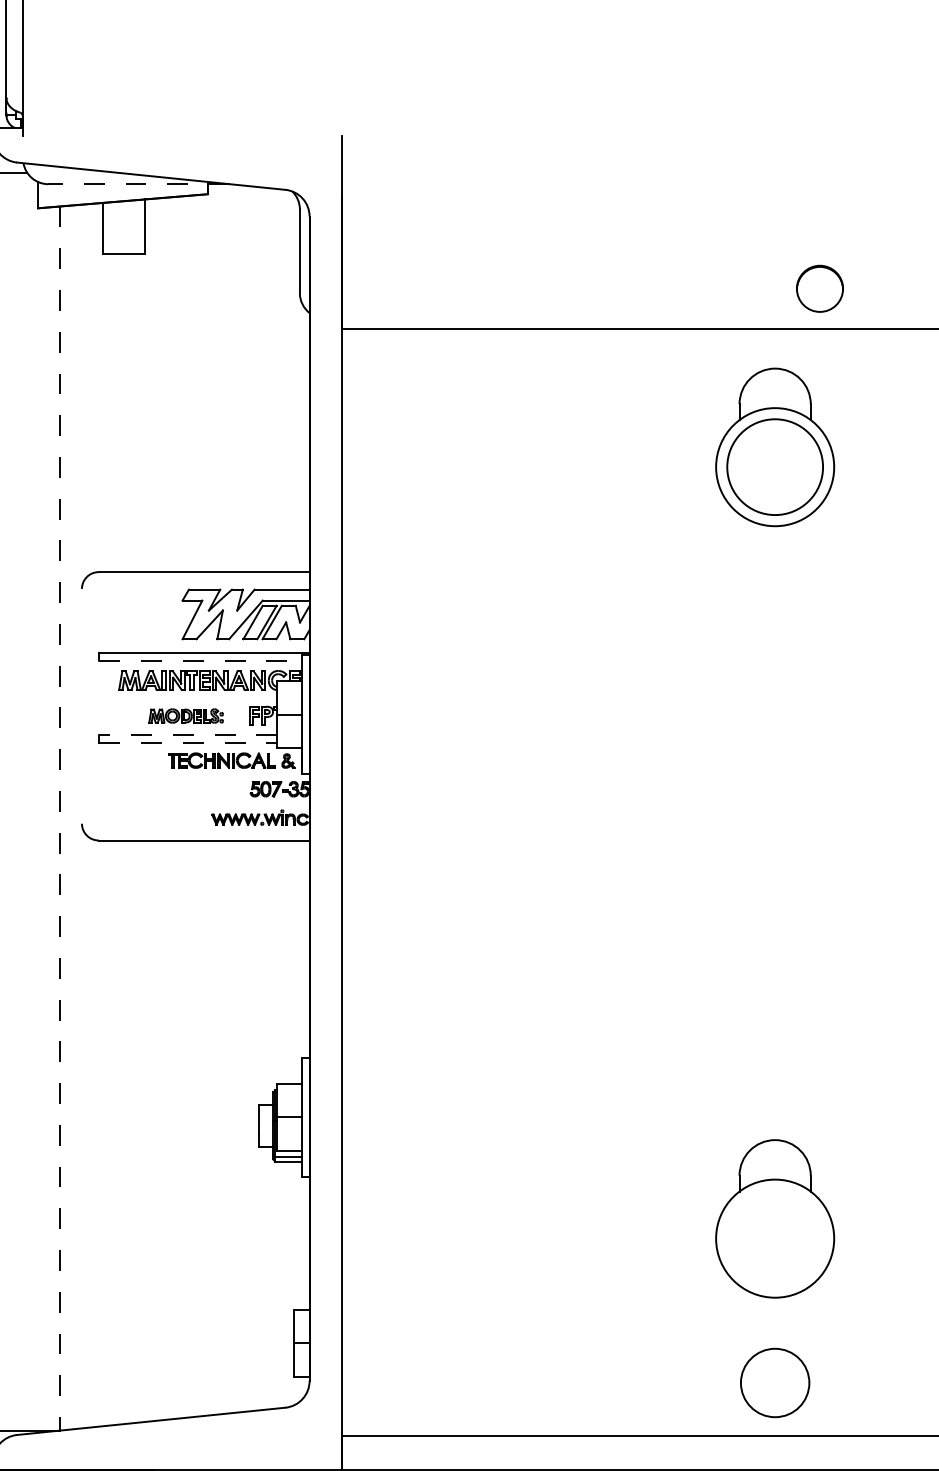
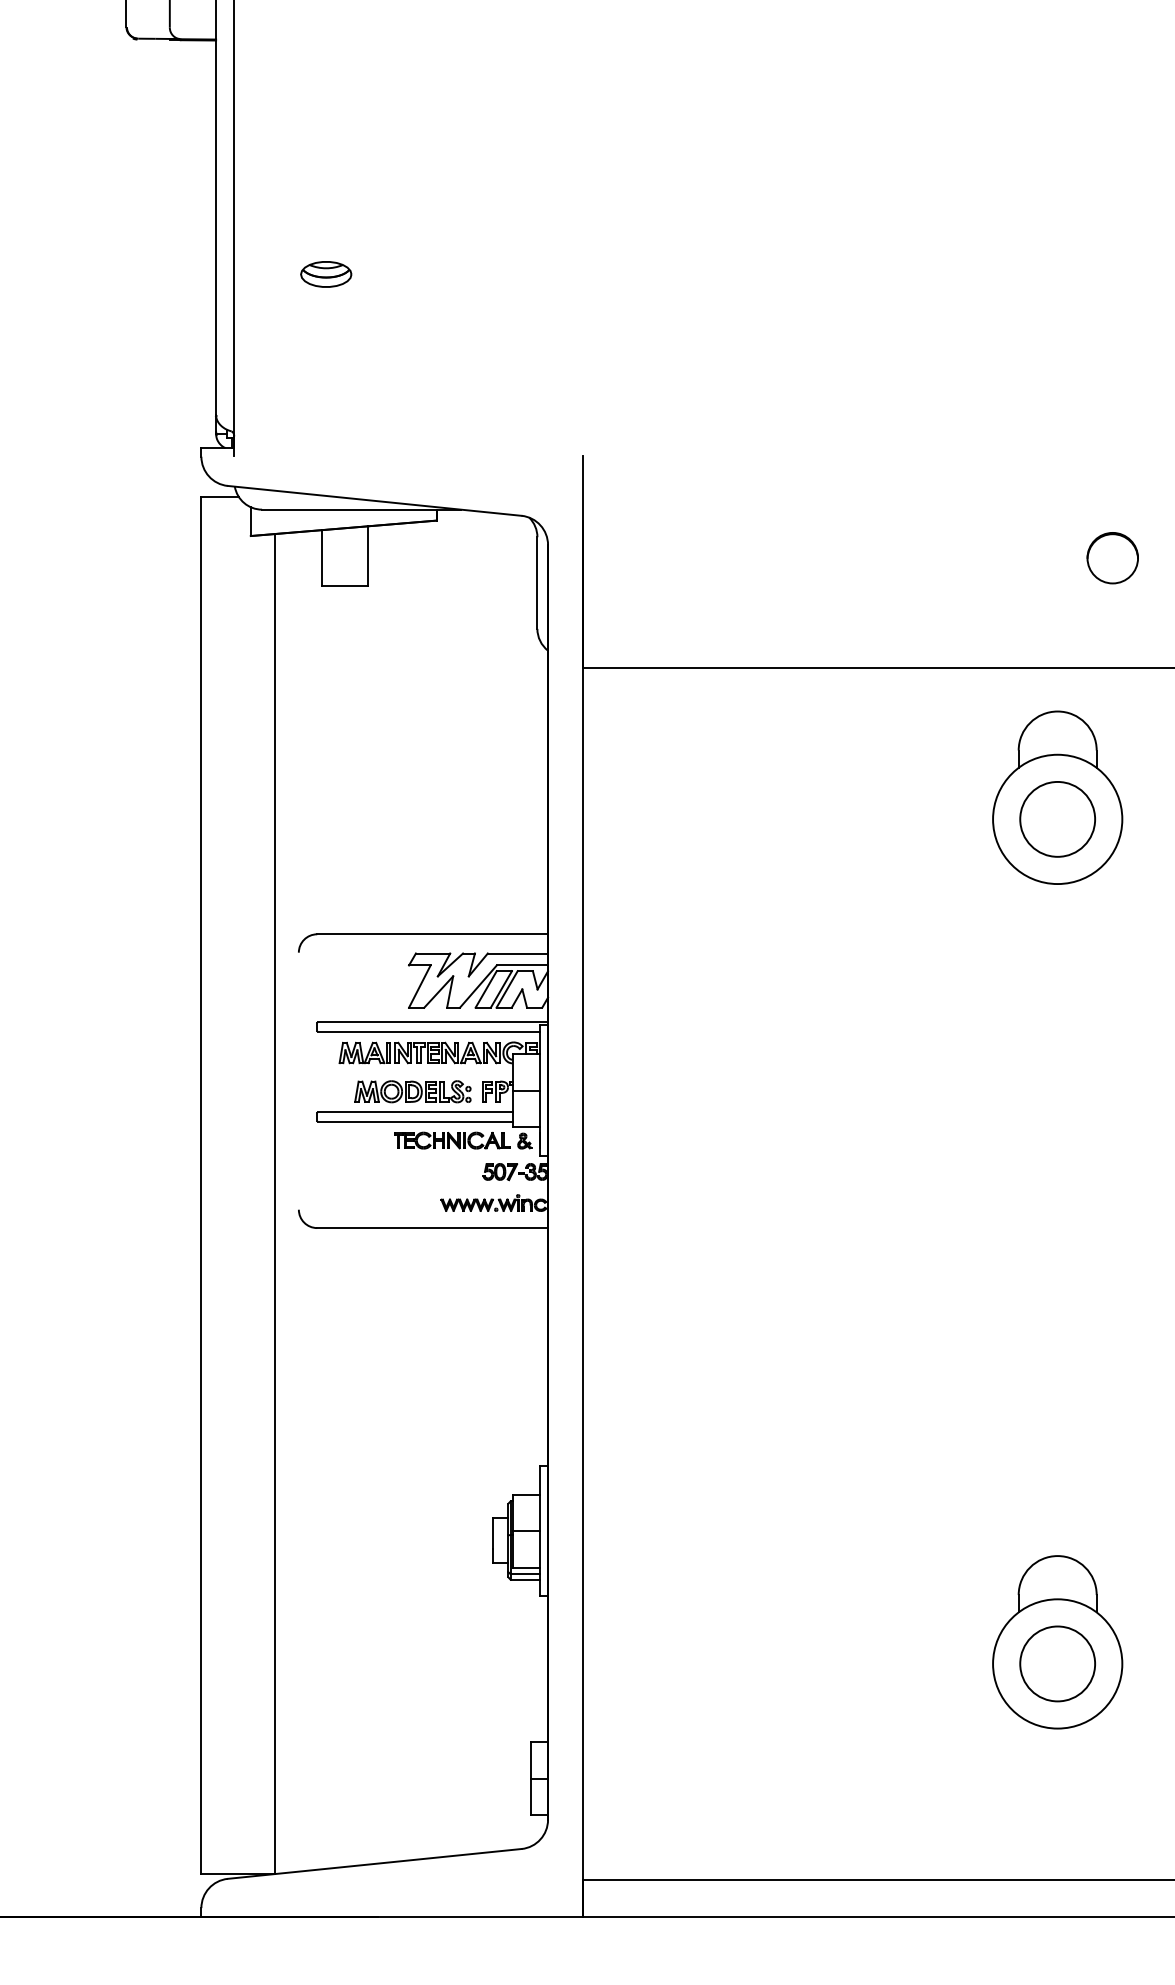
line: (138, 184) -> (360, 509), dashed -> solid
circle: (819, 289) -> (1112, 558), moved
circle: (774, 466) -> (1057, 818), size x0.71
line: (201, 660) -> (429, 1031), dashed -> solid
part: (185, 715) -> (412, 1091), size x1.43
line: (187, 734) -> (414, 1112), dashed -> solid
line: (188, 743) -> (415, 1121), dashed -> solid
line: (59, 818) -> (274, 1204), dashed -> solid
circle: (774, 1382) -> (1057, 1663), moved

